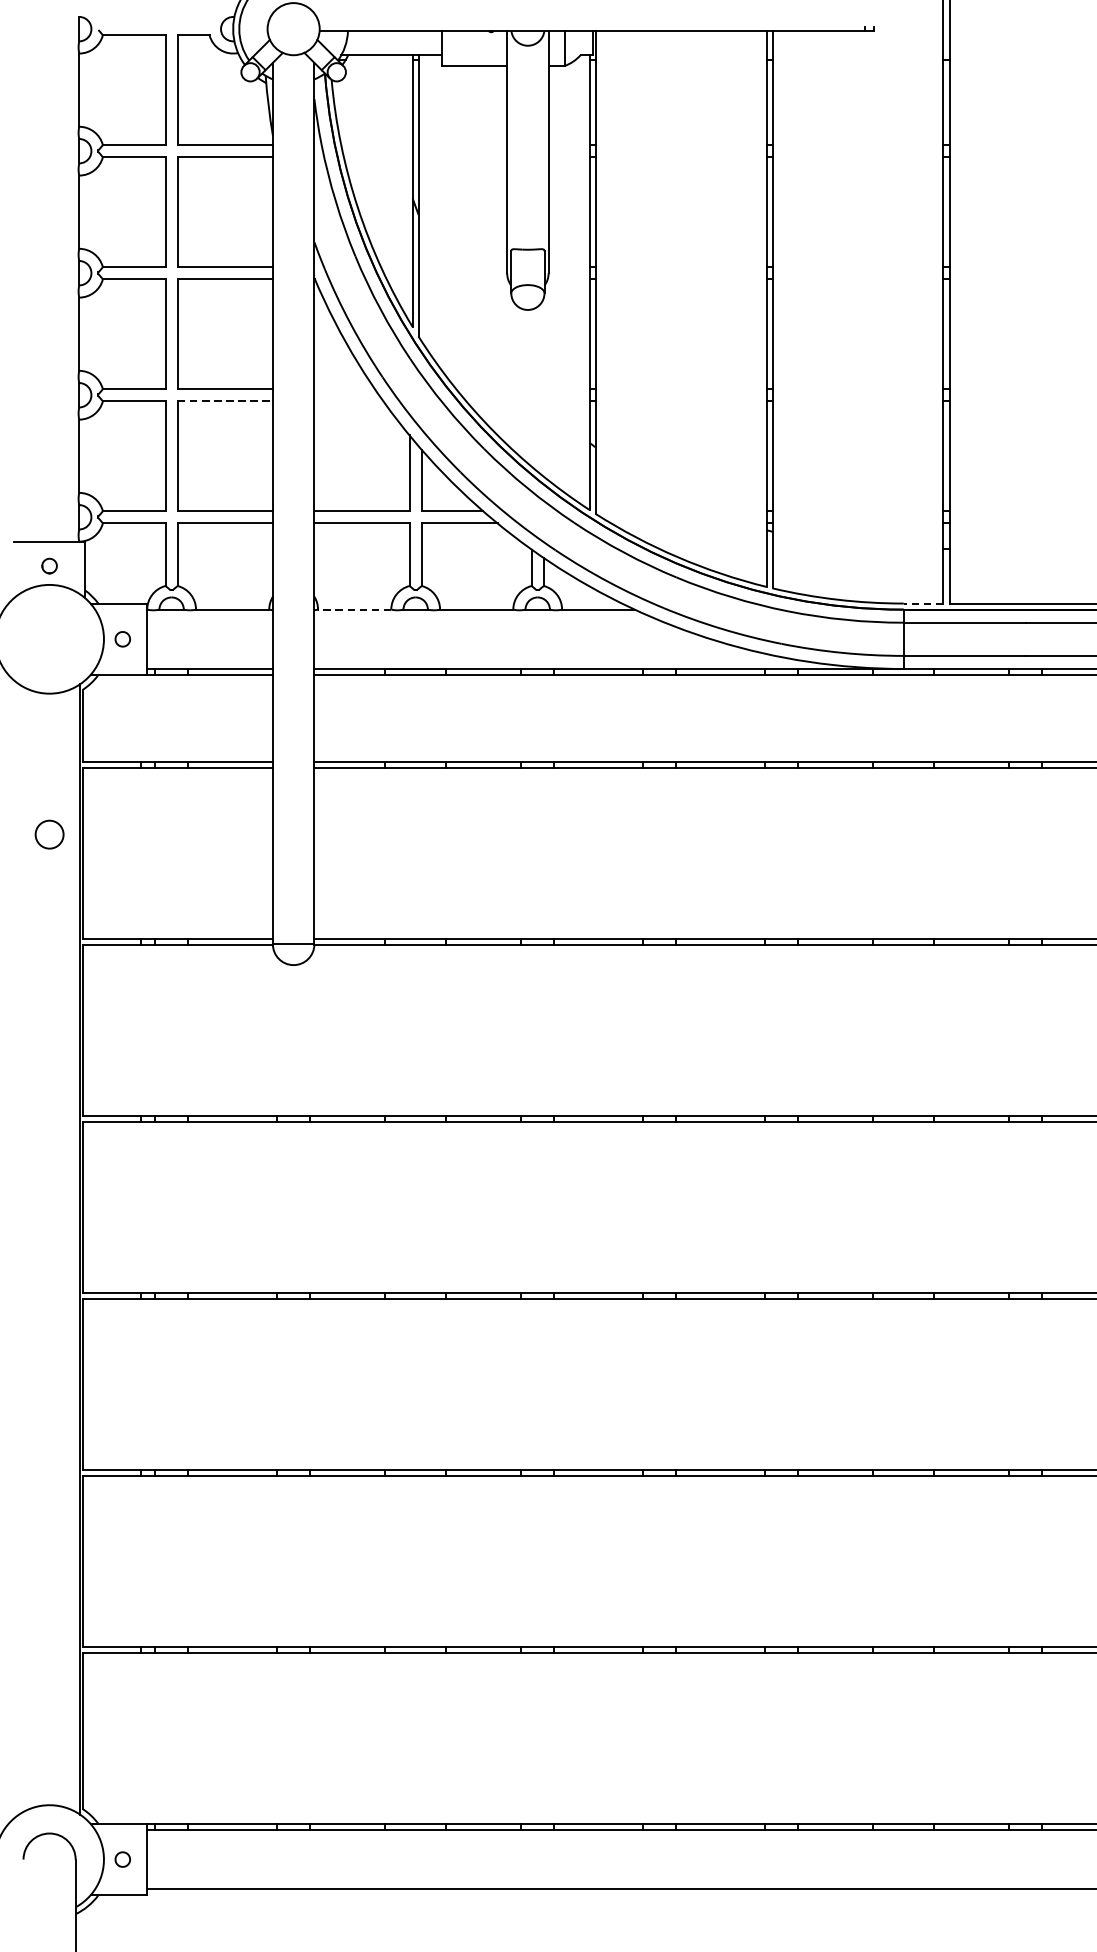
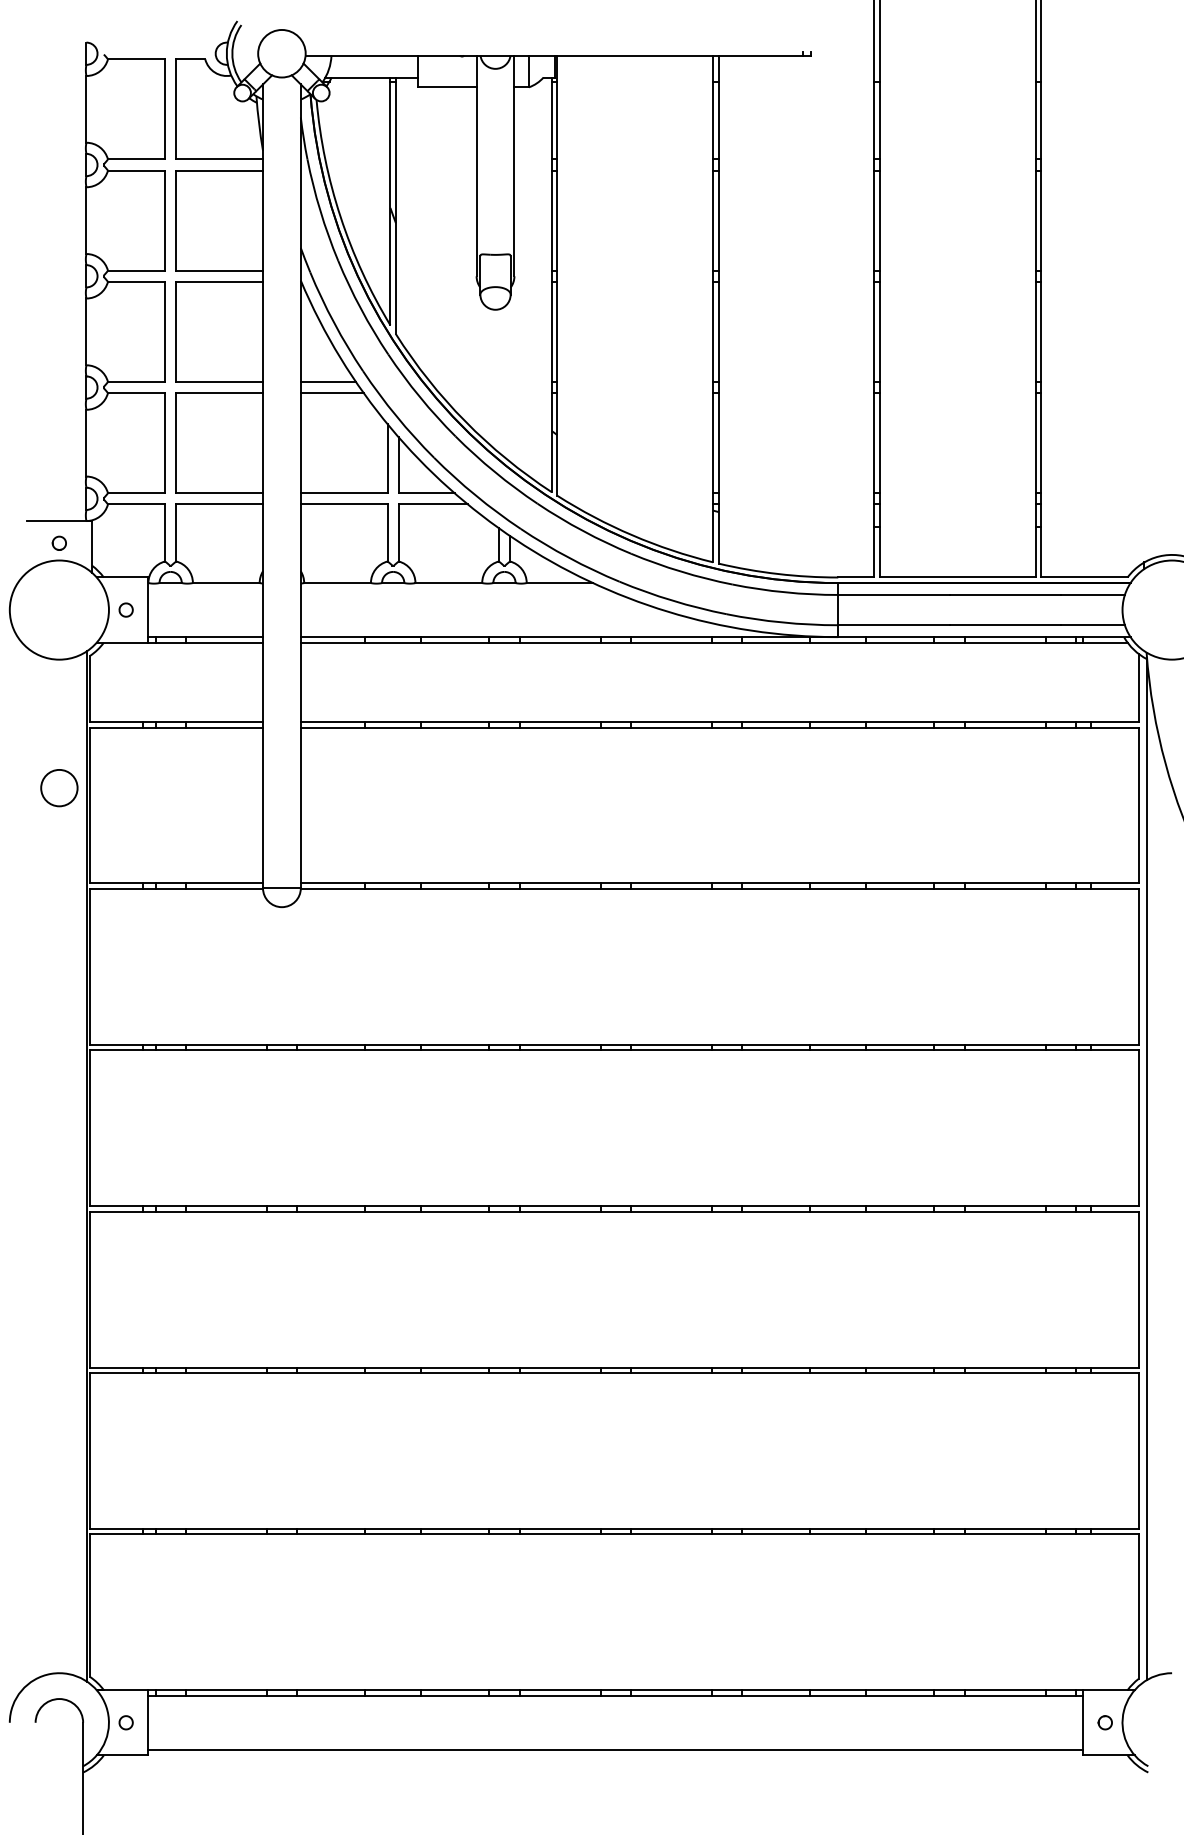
line: (344, 388) -> (328, 381), added
line: (226, 401) -> (220, 393), dashed -> solid
line: (348, 401) -> (331, 393), added
line: (922, 603) -> (855, 577), dashed -> solid
line: (354, 610) -> (337, 583), dashed -> solid
circle: (49, 834) -> (59, 788), size x1.43

